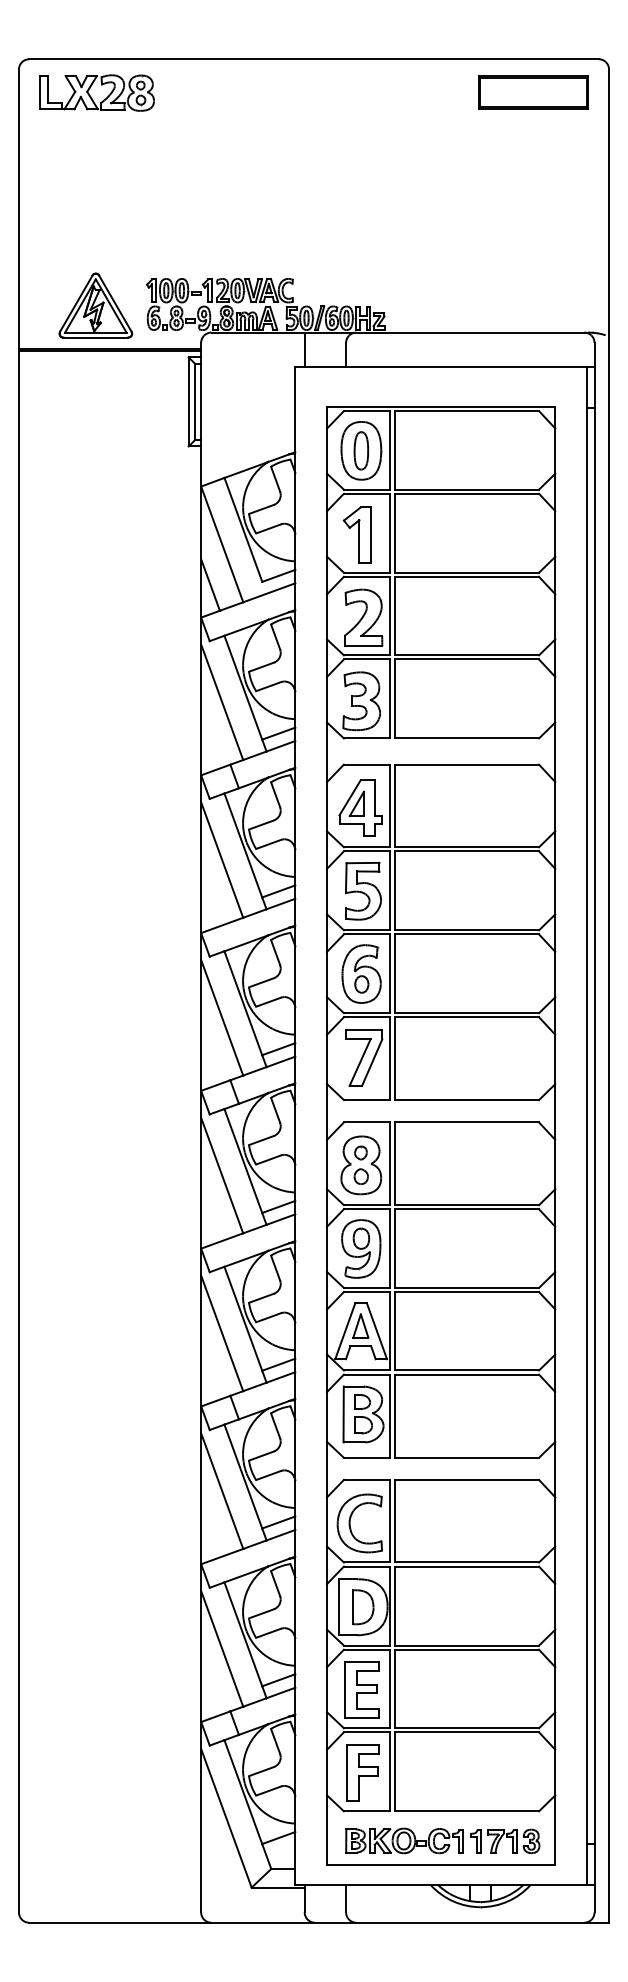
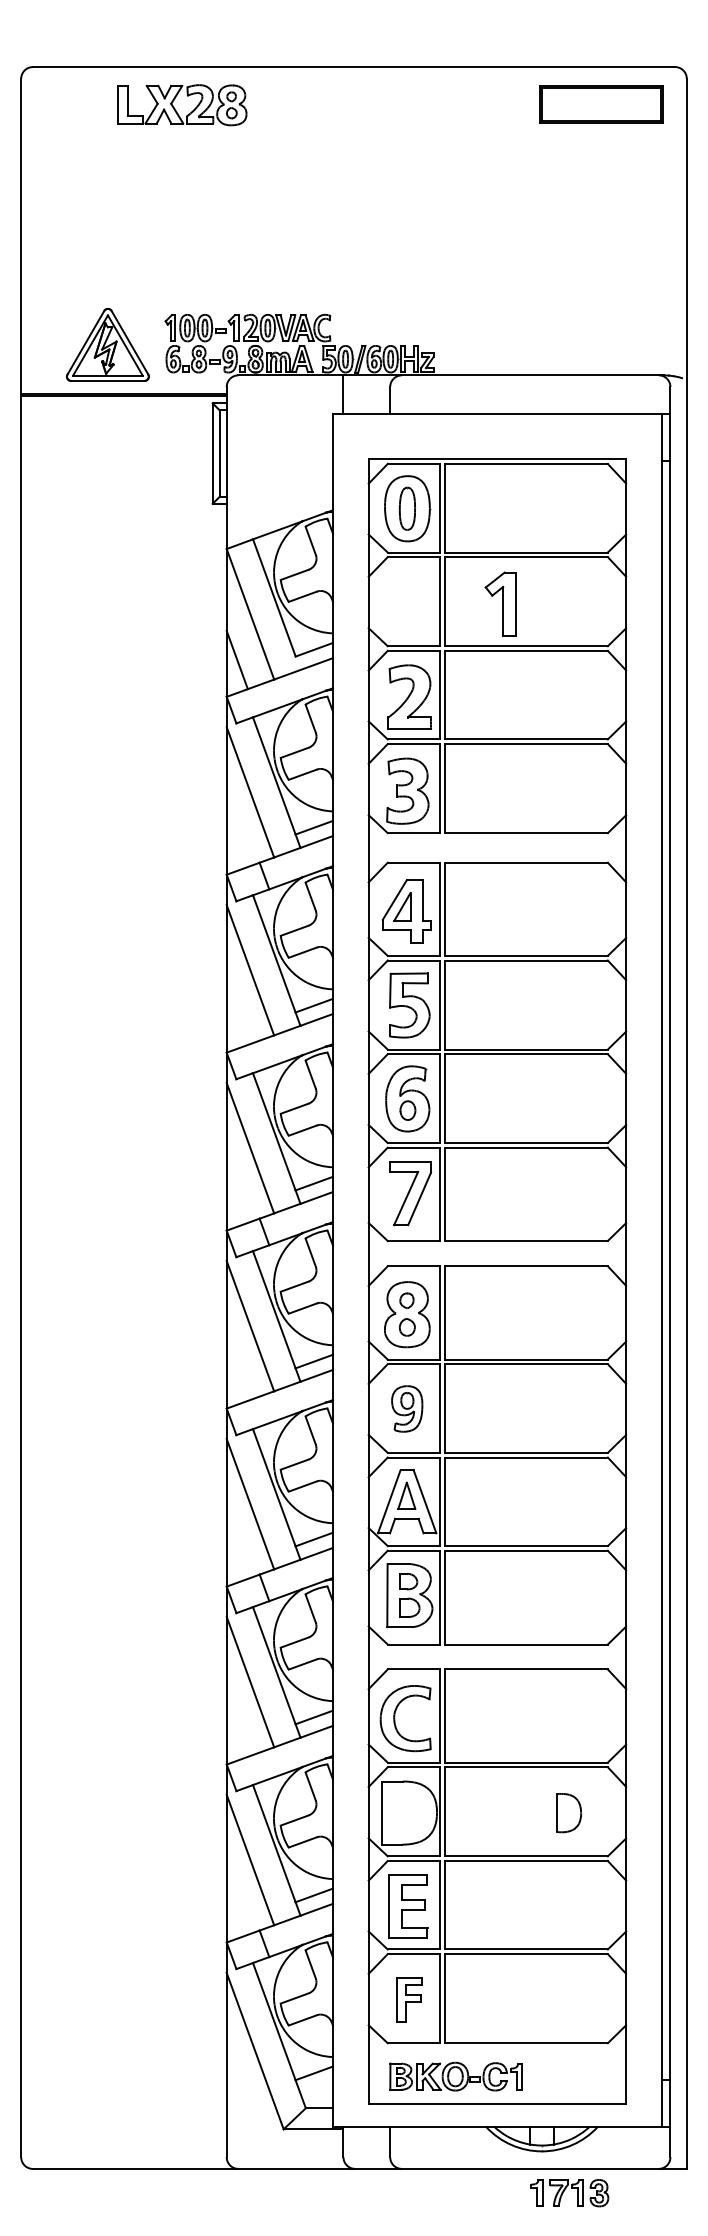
part: (91, 95) -> (175, 108), moved
part: (357, 534) -> (500, 603), moved
part: (360, 1248) -> (406, 1408), size x0.7
part: (362, 1607) -> (568, 1813), moved
part: (363, 1772) -> (409, 1999), size x0.7
part: (505, 1841) -> (569, 2193), moved

